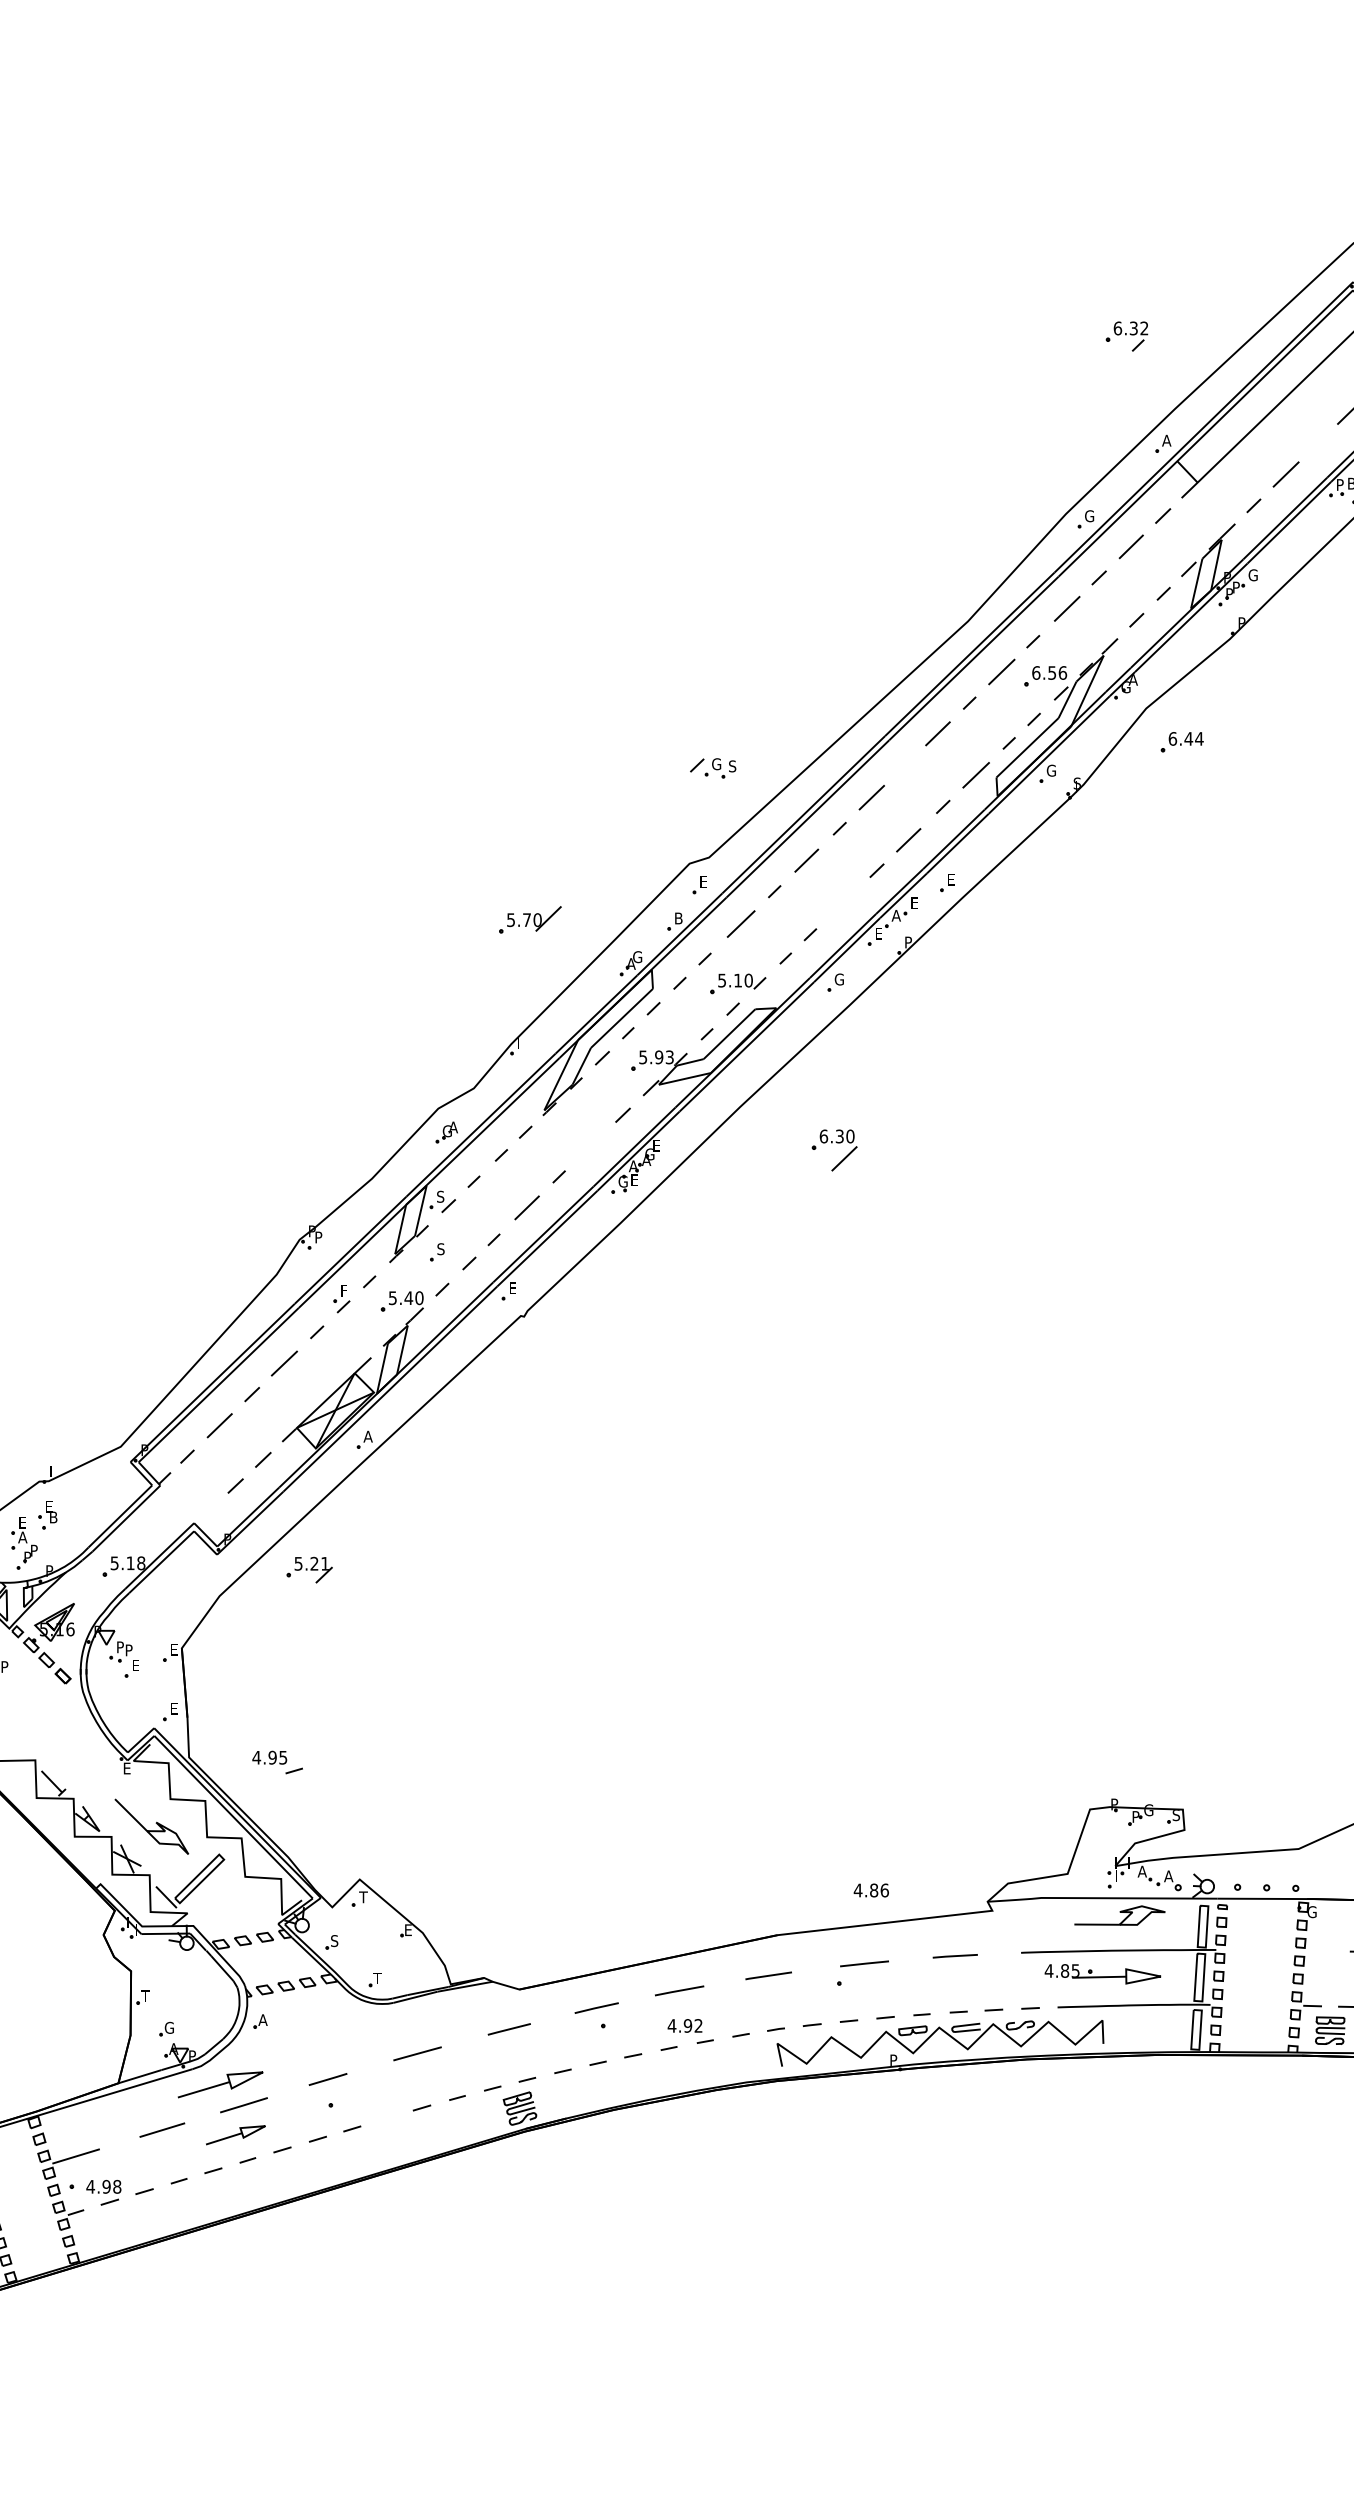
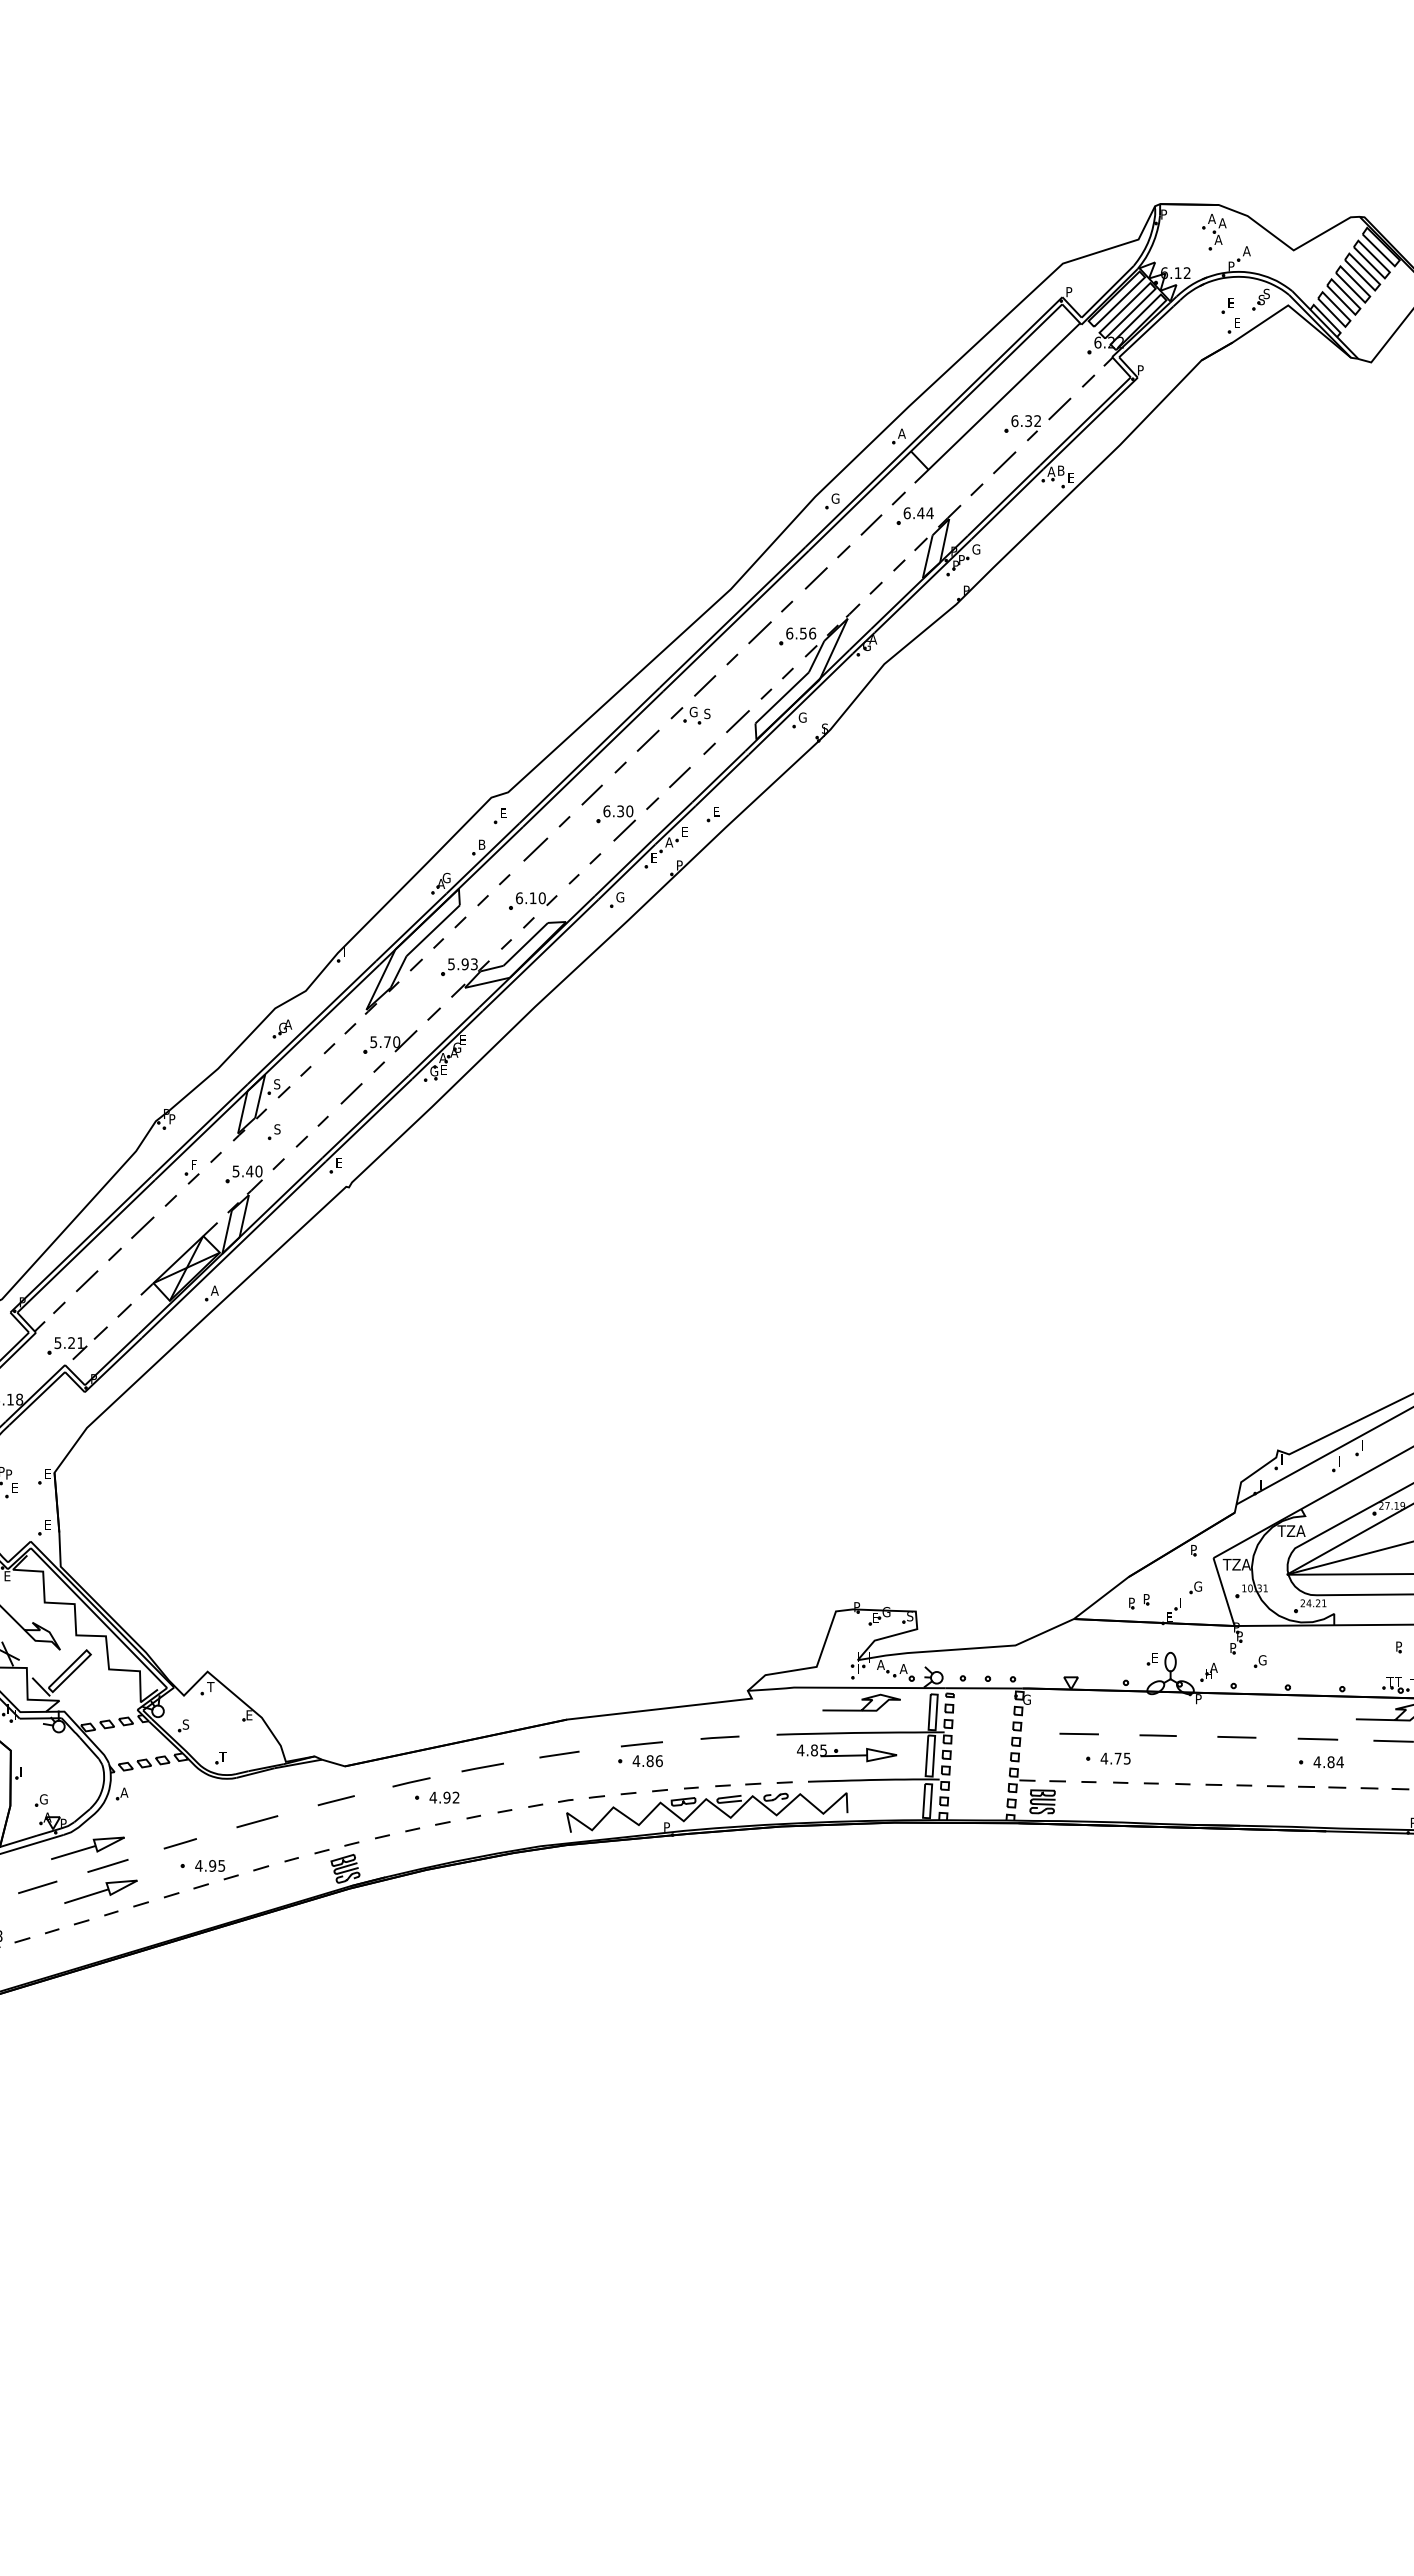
part: (1126, 337) -> (1022, 428), moved
text: (1340, 484) -> (1051, 471), P -> A
part: (1181, 741) -> (914, 515), moved
part: (712, 768) -> (690, 715), moved
part: (530, 919) -> (390, 1041), moved
text: (722, 980) -> (519, 898), 5.10 -> 6.10
part: (832, 1143) -> (614, 817), moved
part: (309, 1570) -> (67, 1348), moved
part: (277, 1763) -> (216, 1870), moved
text: (1135, 1816) -> (875, 1617), P -> E
text: (871, 1890) -> (647, 1761), moved
text: (144, 1995) -> (22, 1771), T -> I
text: (685, 2025) -> (444, 1797), moved
part: (235, 2134) -> (100, 1891), size x1.43

